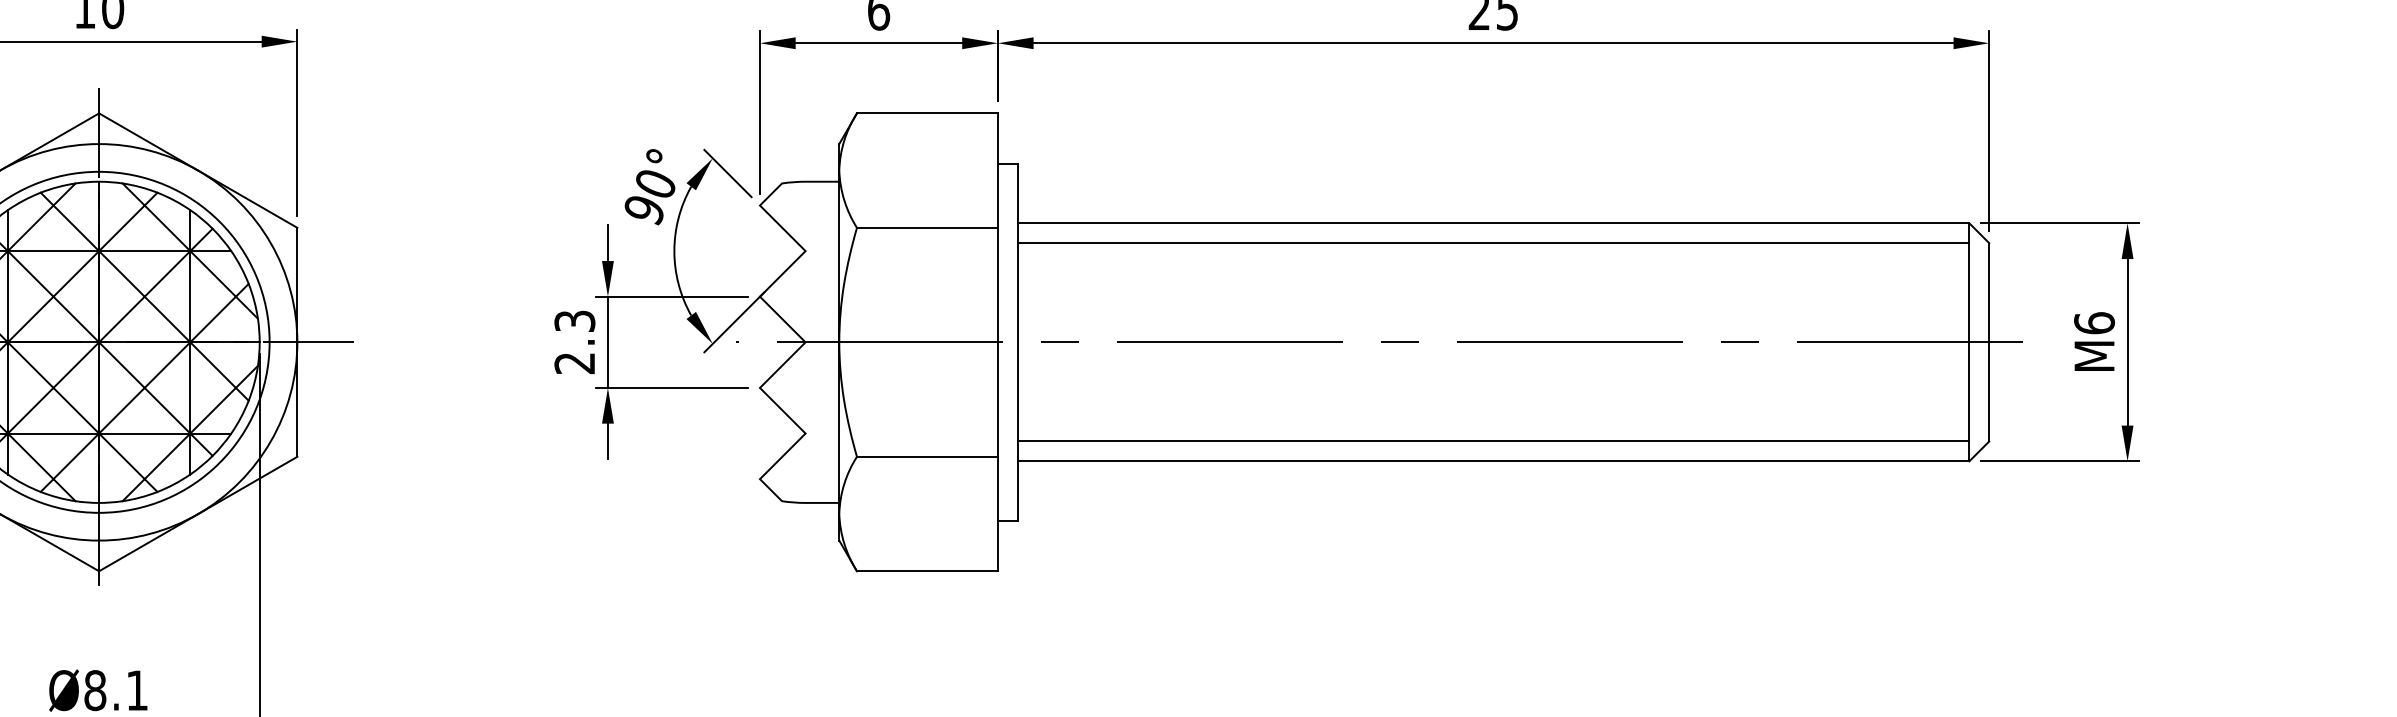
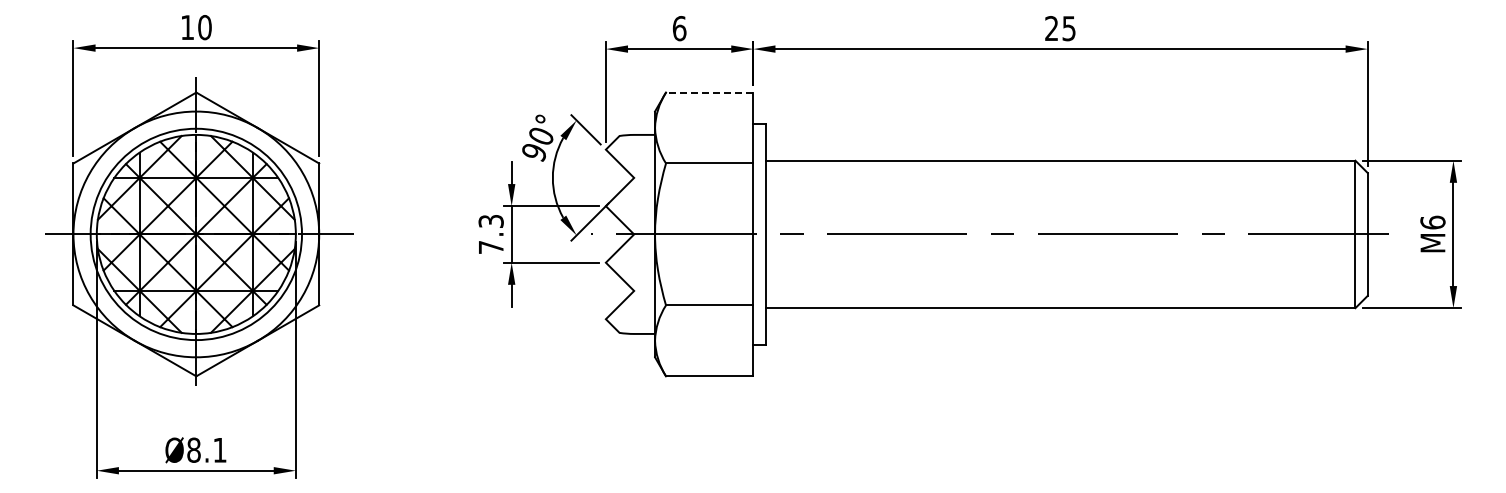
line: (927, 113) -> (709, 92), solid -> dashed
line: (1493, 243) -> (1060, 173), removed
text: (573, 363) -> (490, 247), 2.3 -> 7.3
line: (1493, 440) -> (1060, 295), removed

